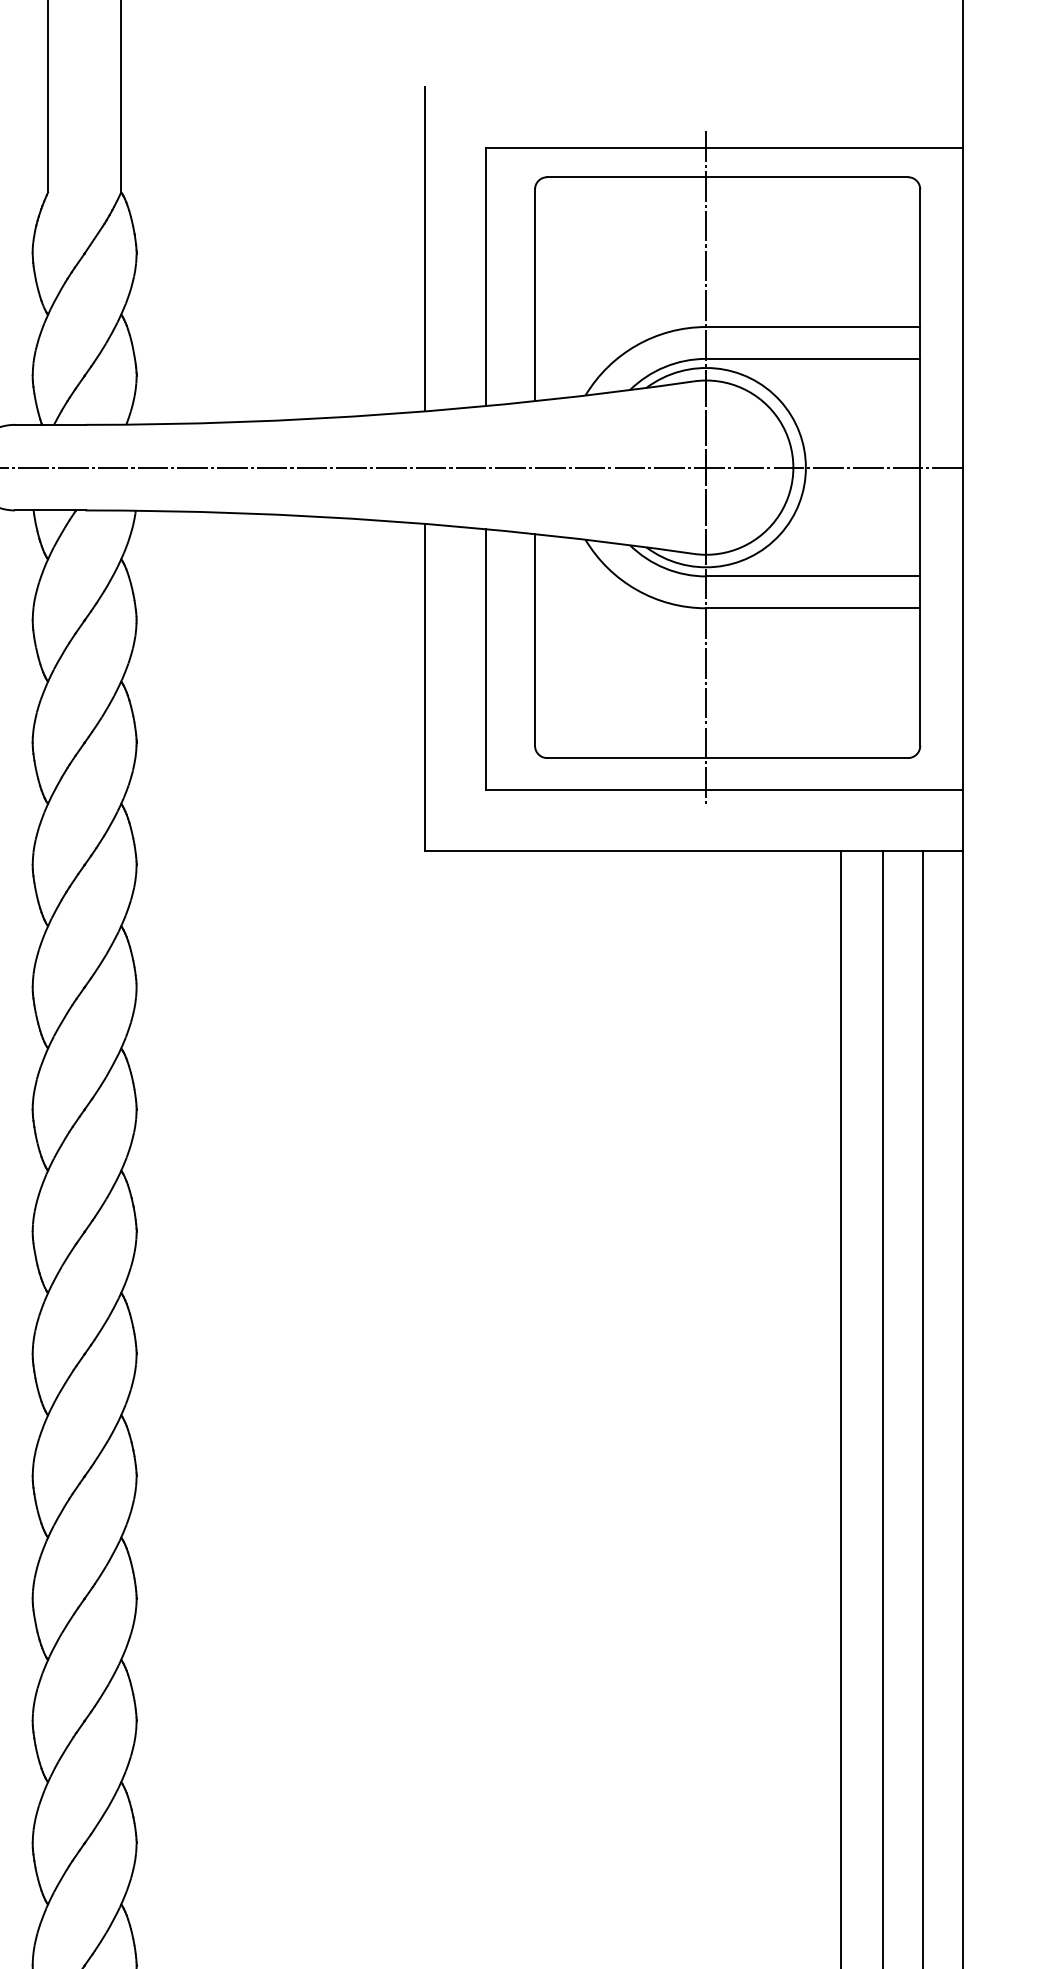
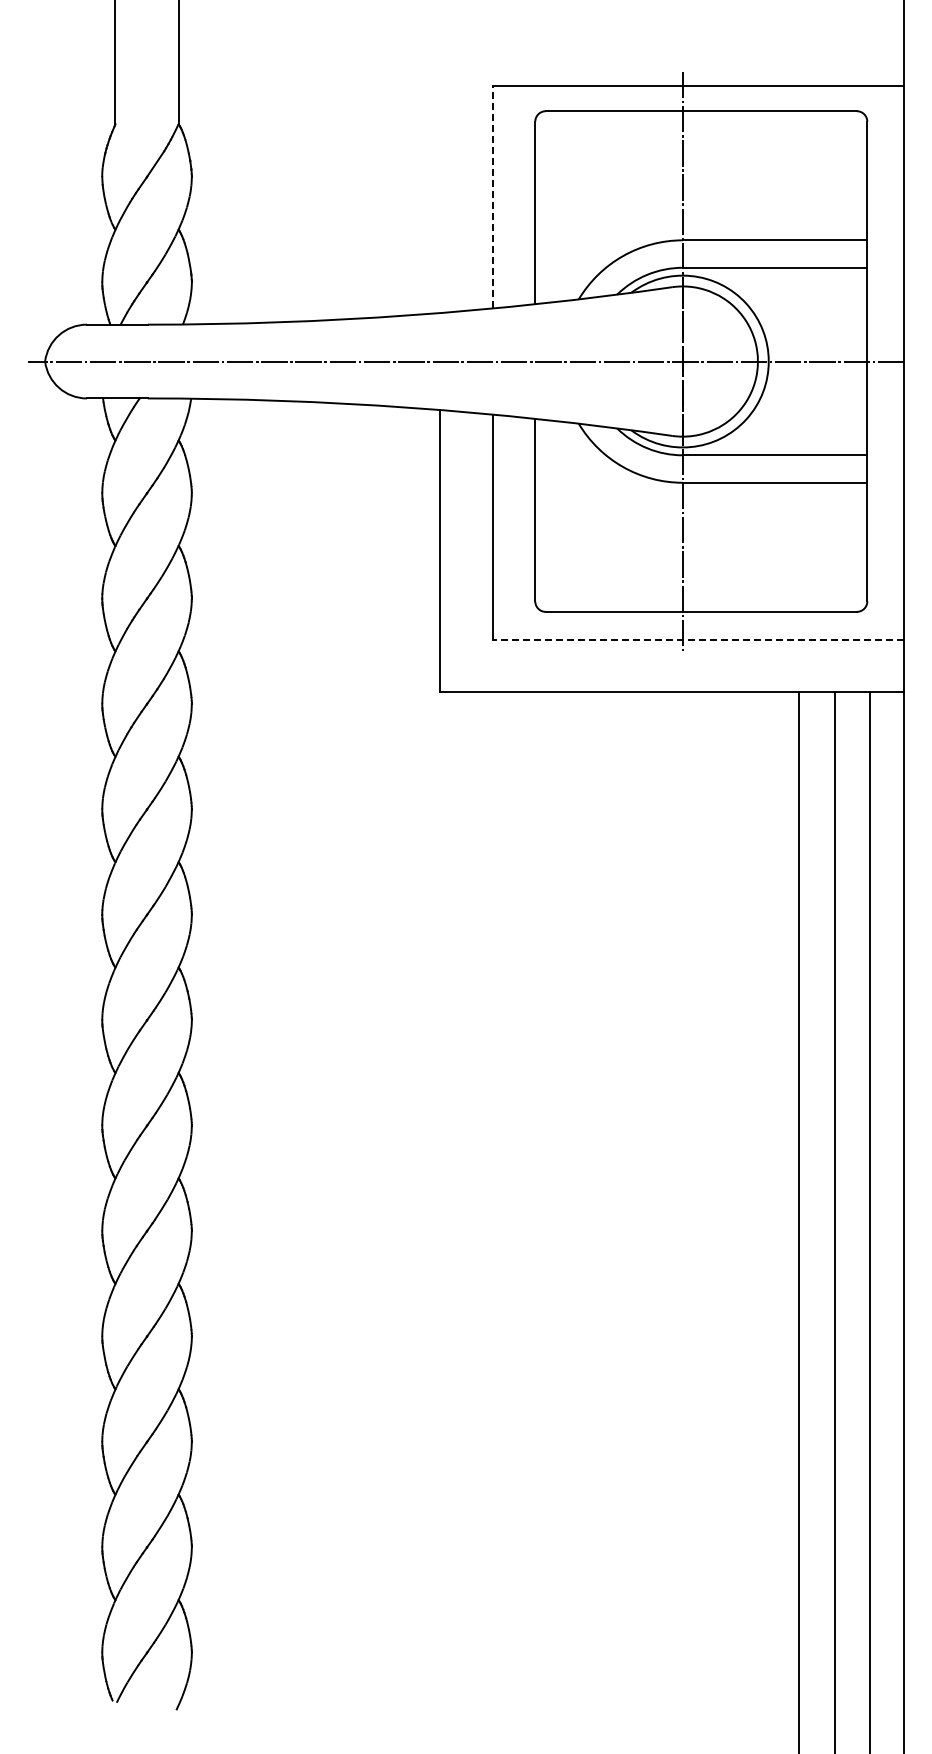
line: (425, 249) -> (440, 173), removed
line: (486, 276) -> (493, 196), solid -> dashed
line: (724, 790) -> (698, 639), solid -> dashed

